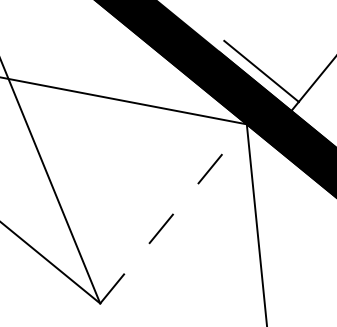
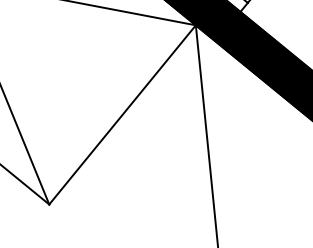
line: (173, 213) -> (122, 114), dashed -> solid

